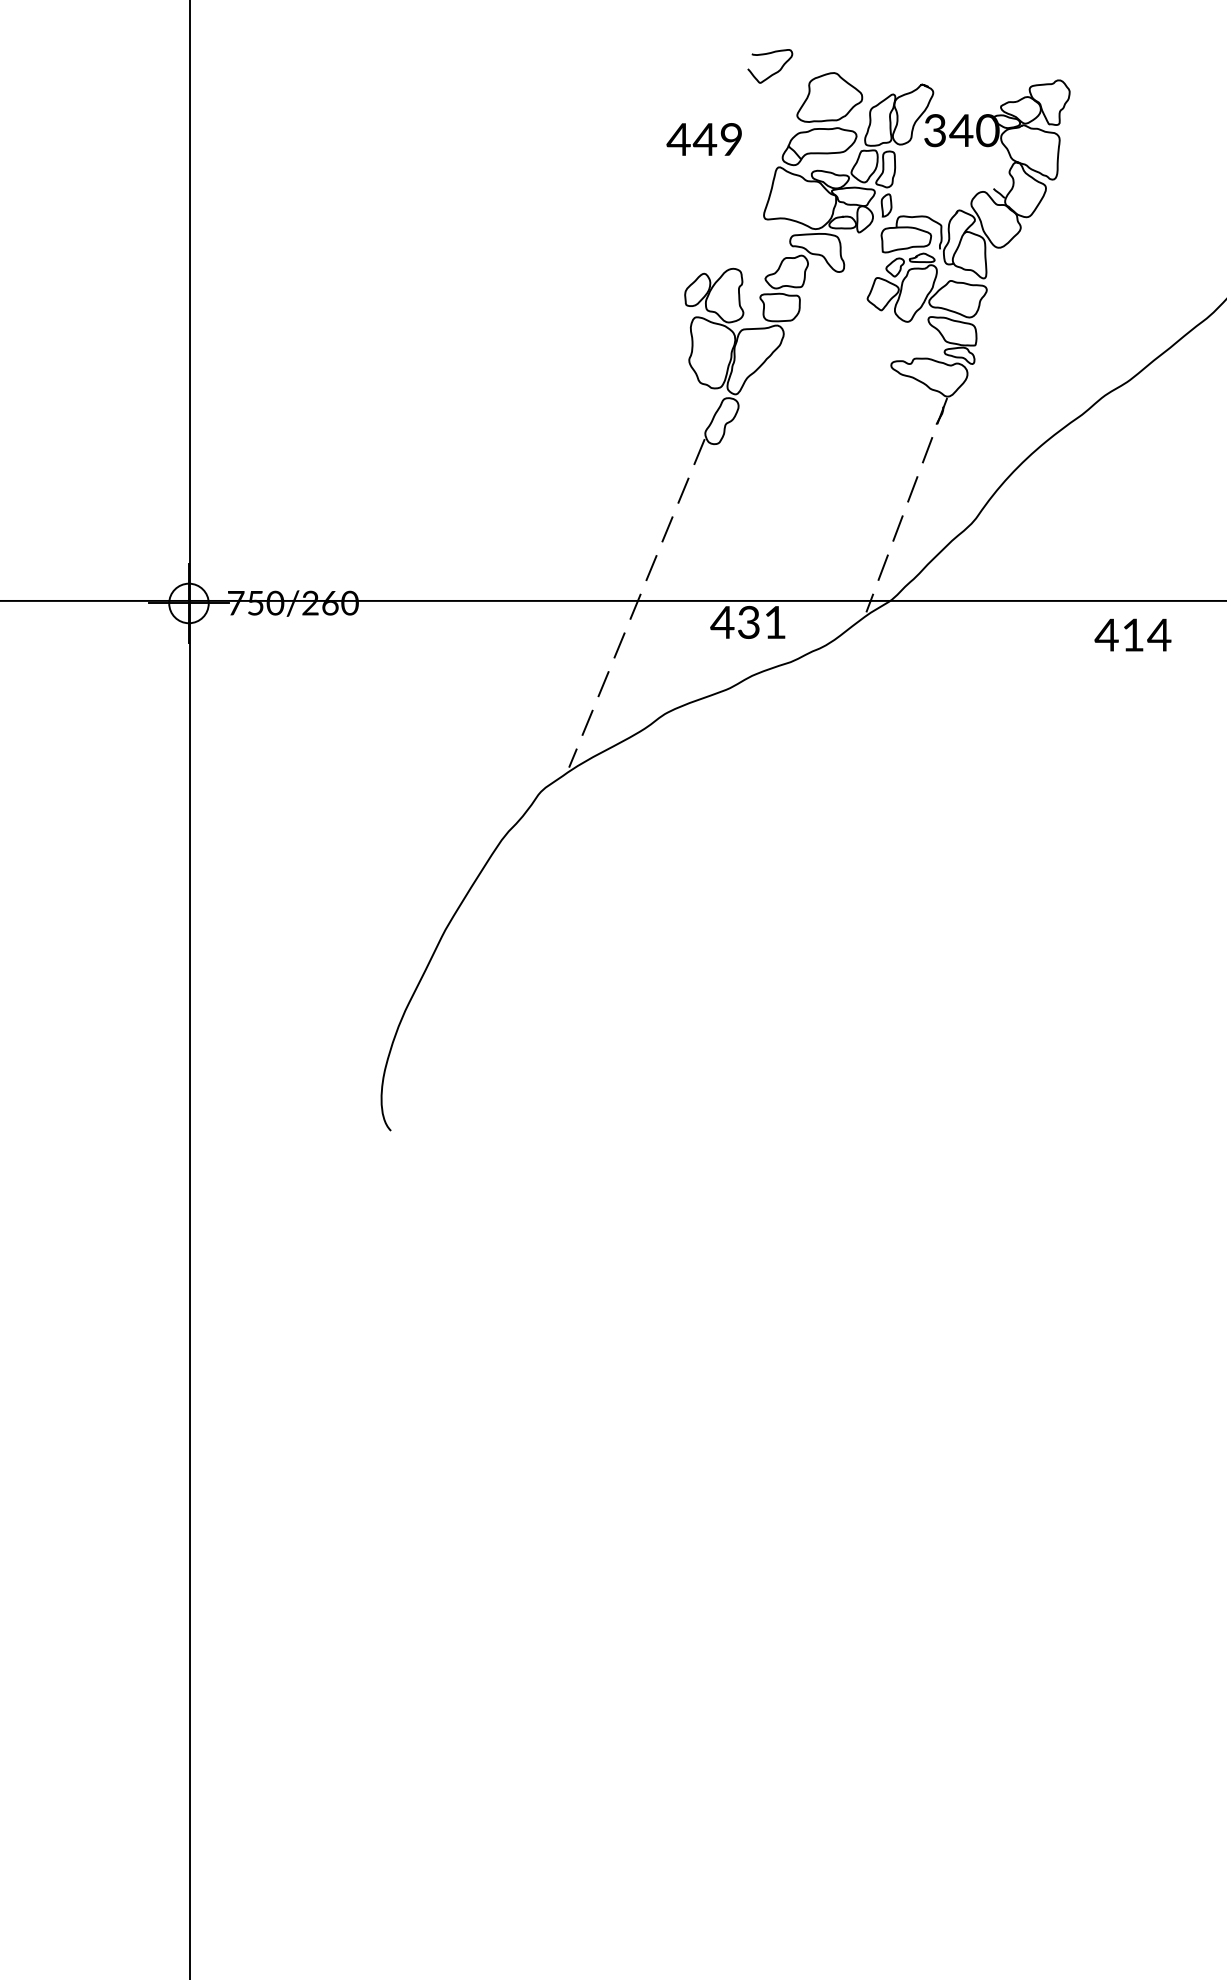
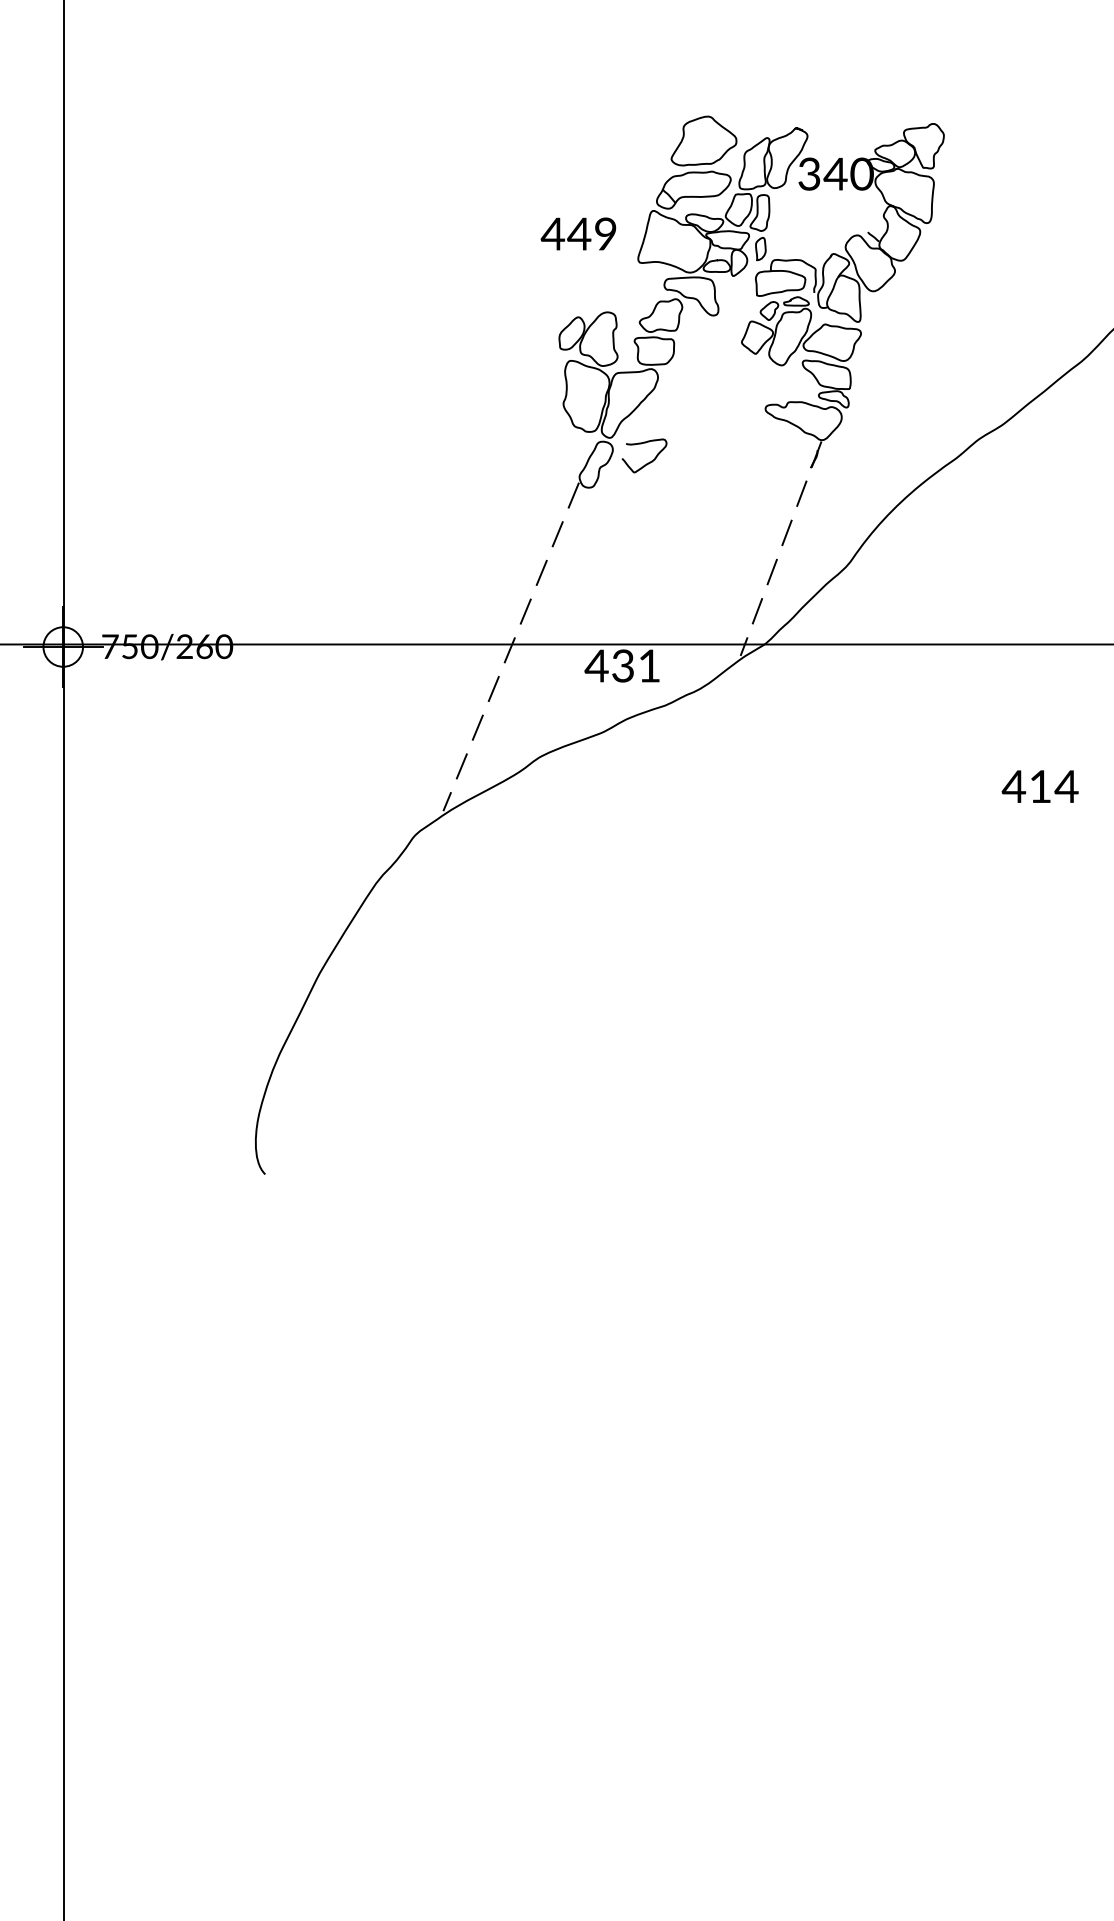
curve: (774, 72) -> (648, 462), moved
text: (703, 139) -> (577, 234), moved
text: (1132, 634) -> (1039, 786), moved

